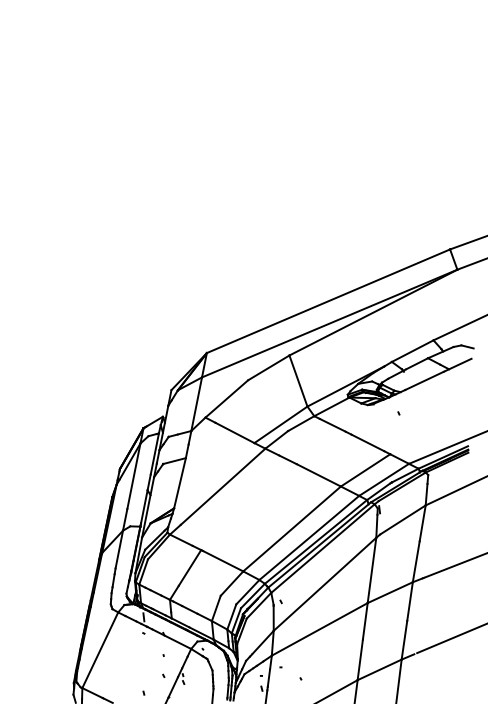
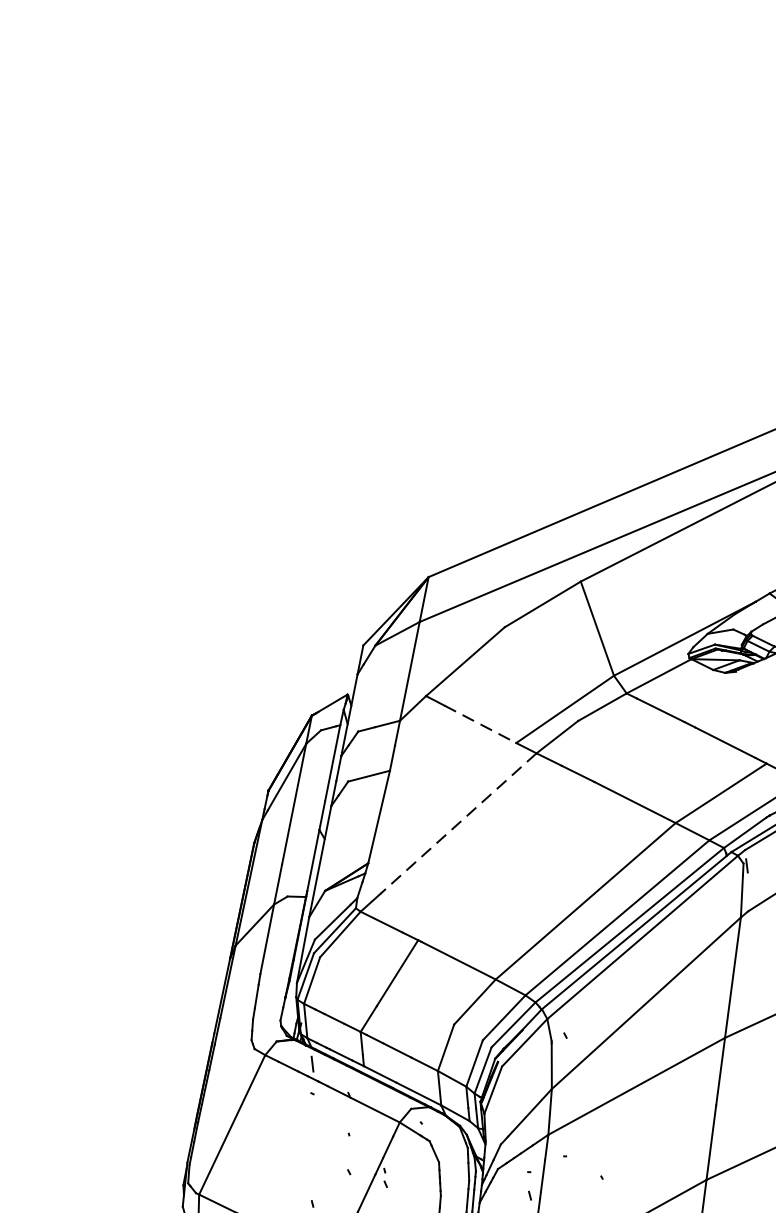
line: (234, 432) -> (479, 723), solid -> dashed
line: (223, 486) -> (459, 823), solid -> dashed

